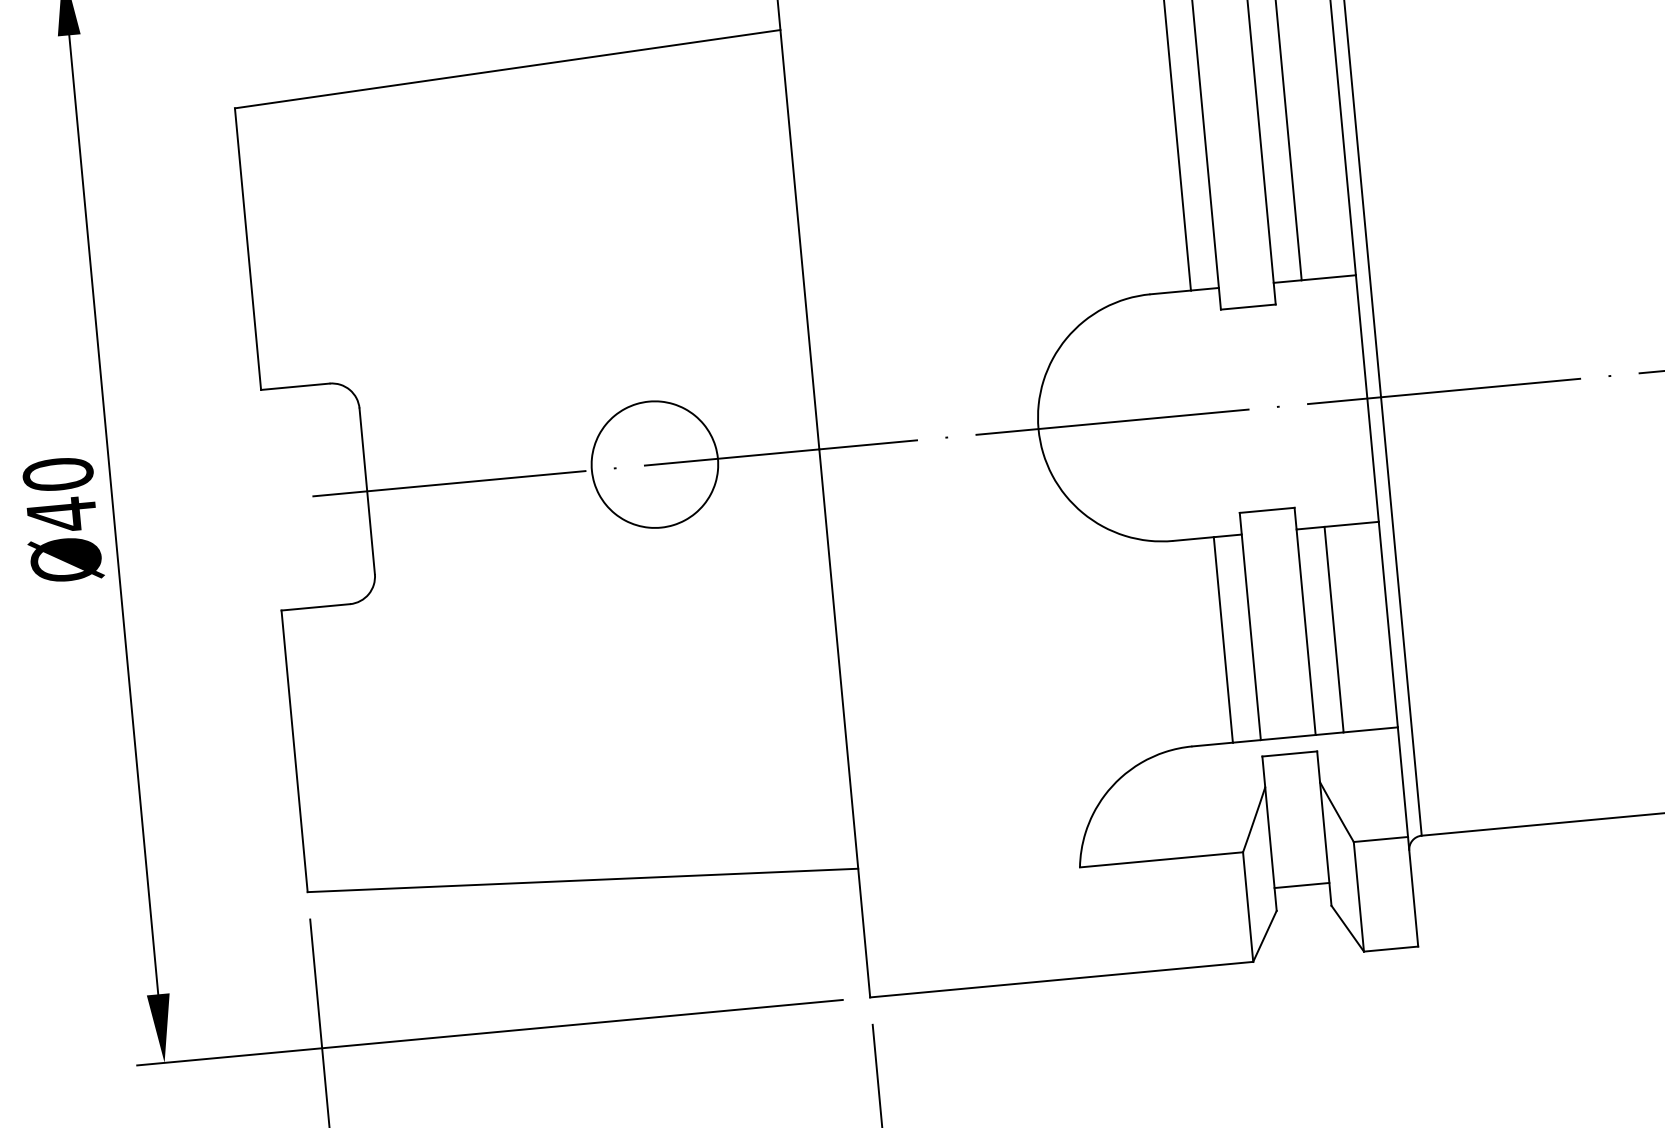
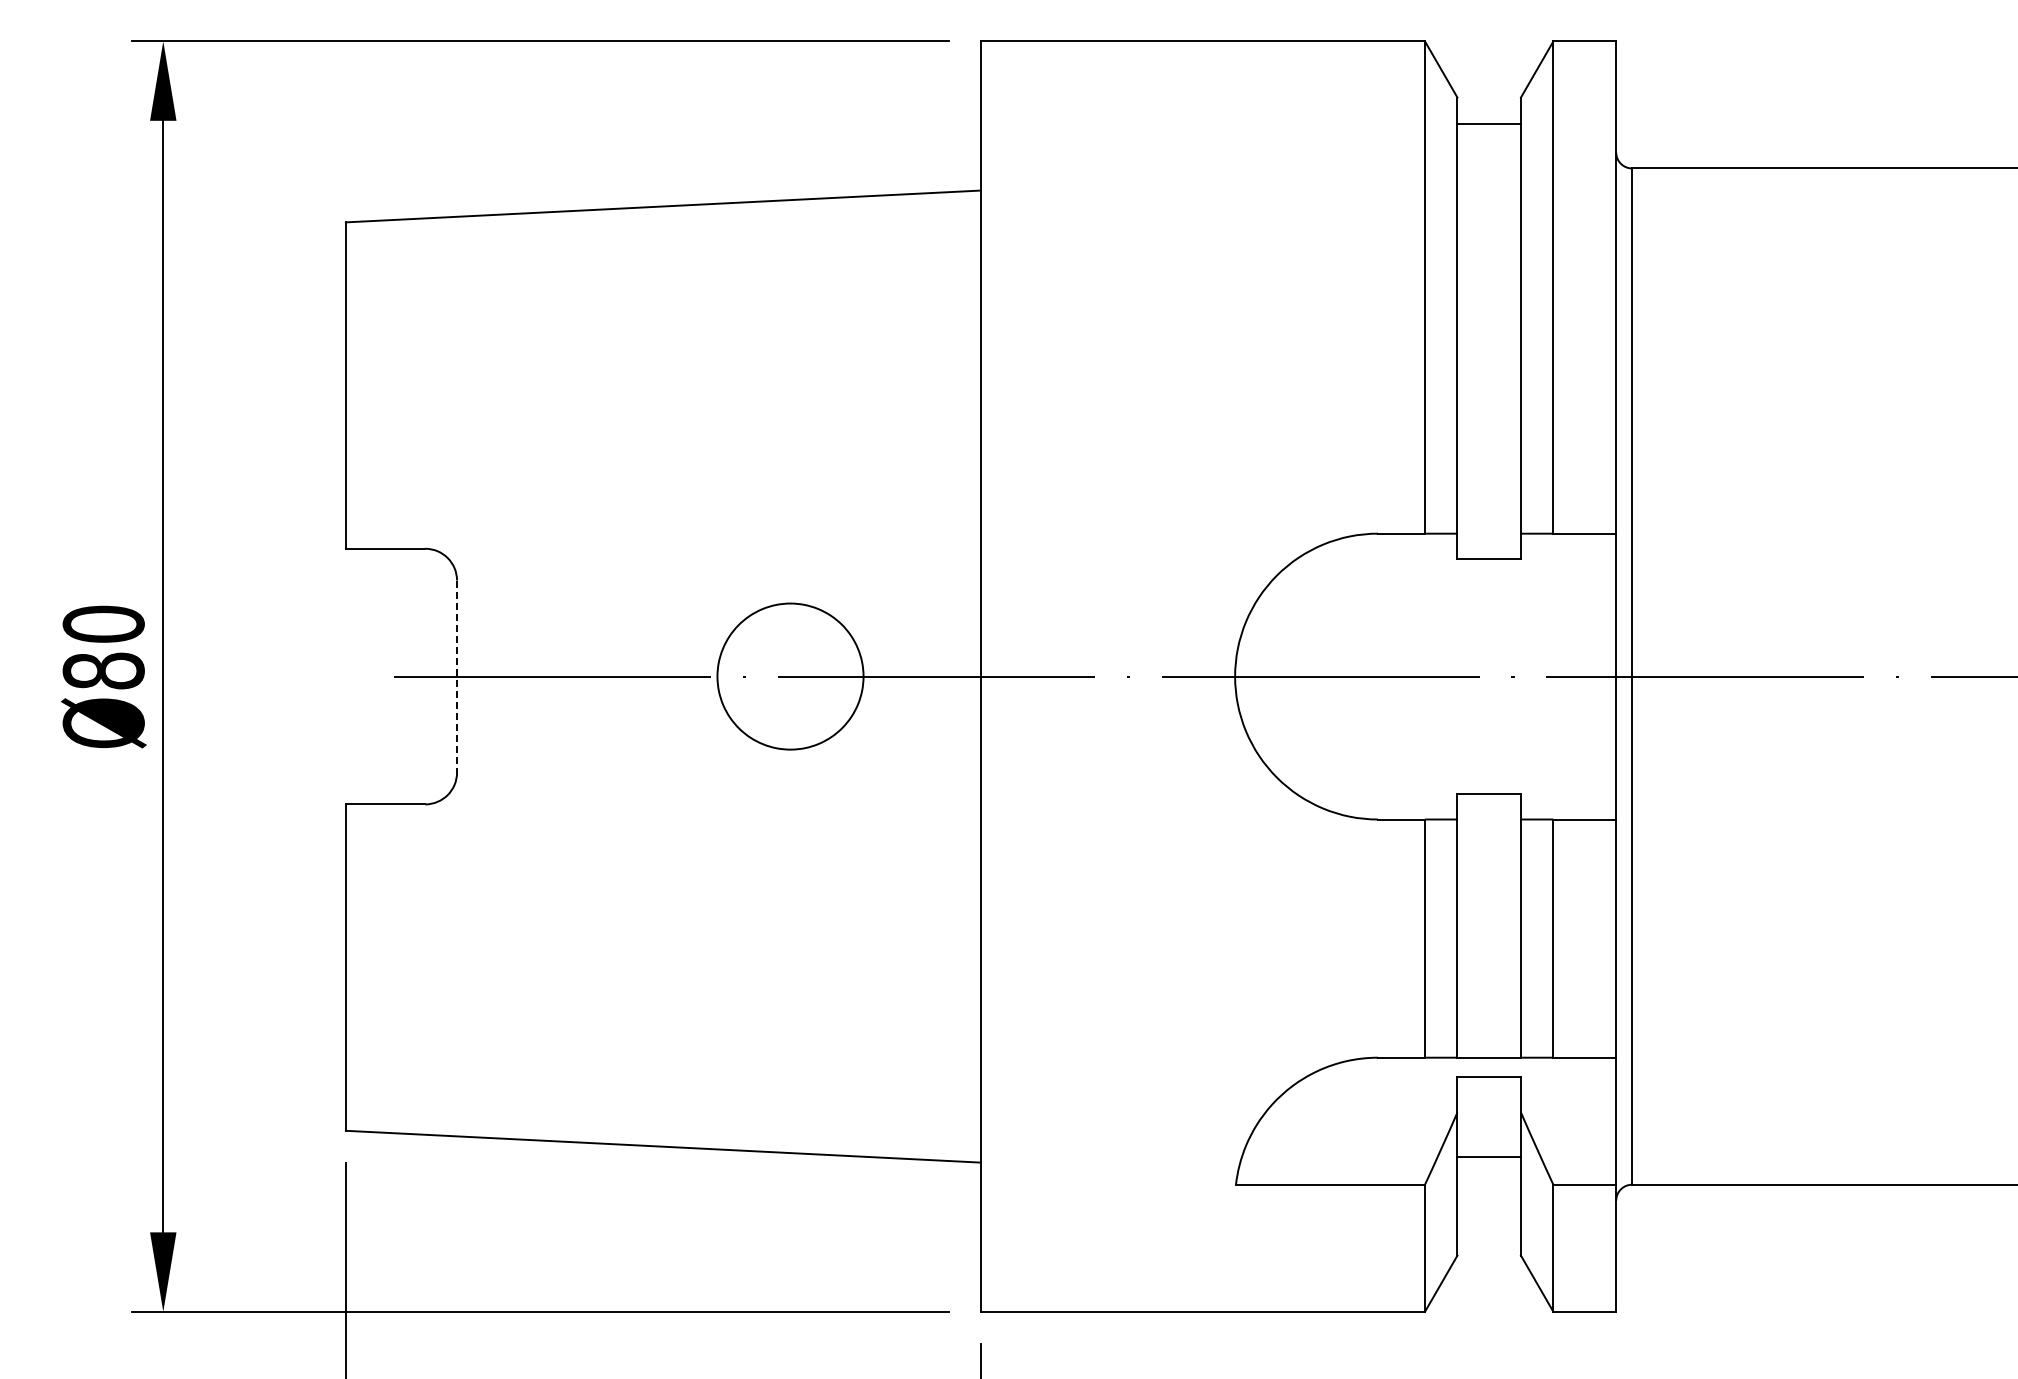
line: (367, 492) -> (457, 677), solid -> dashed
text: (61, 514) -> (103, 670), 40 -> 80
line: (1301, 885) -> (1488, 1157), moved

